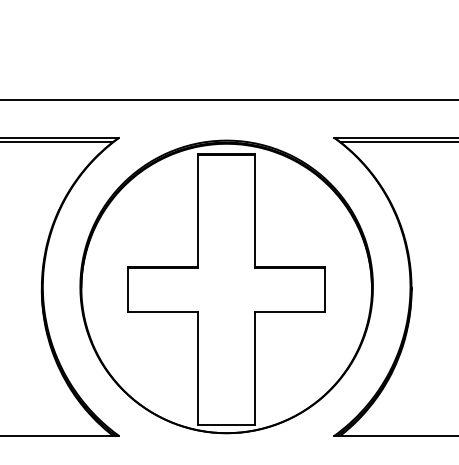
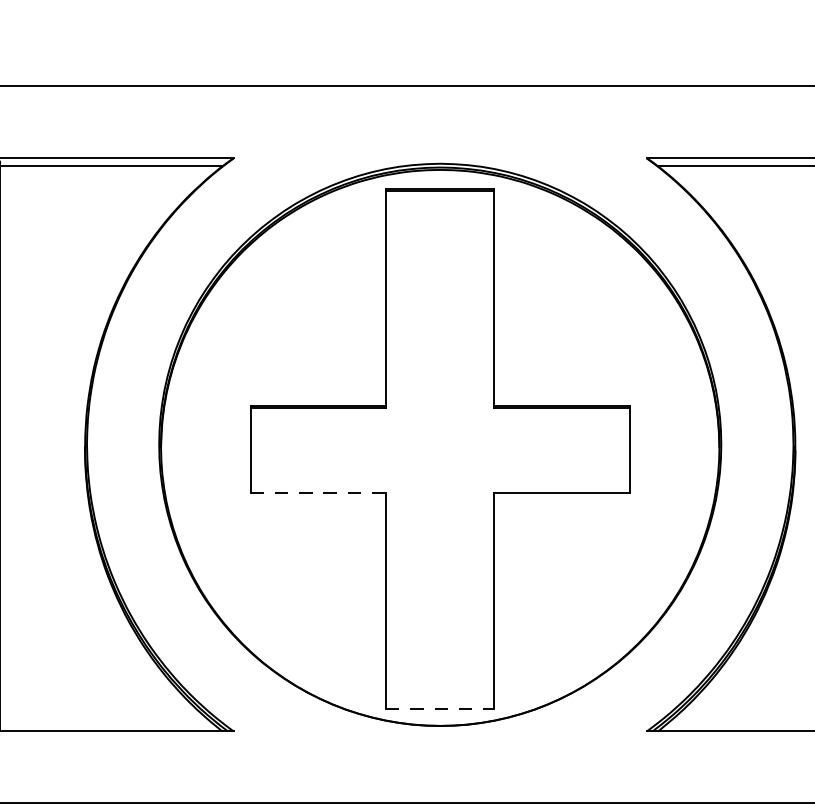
line: (163, 311) -> (318, 492), solid -> dashed
line: (227, 424) -> (441, 709), solid -> dashed

